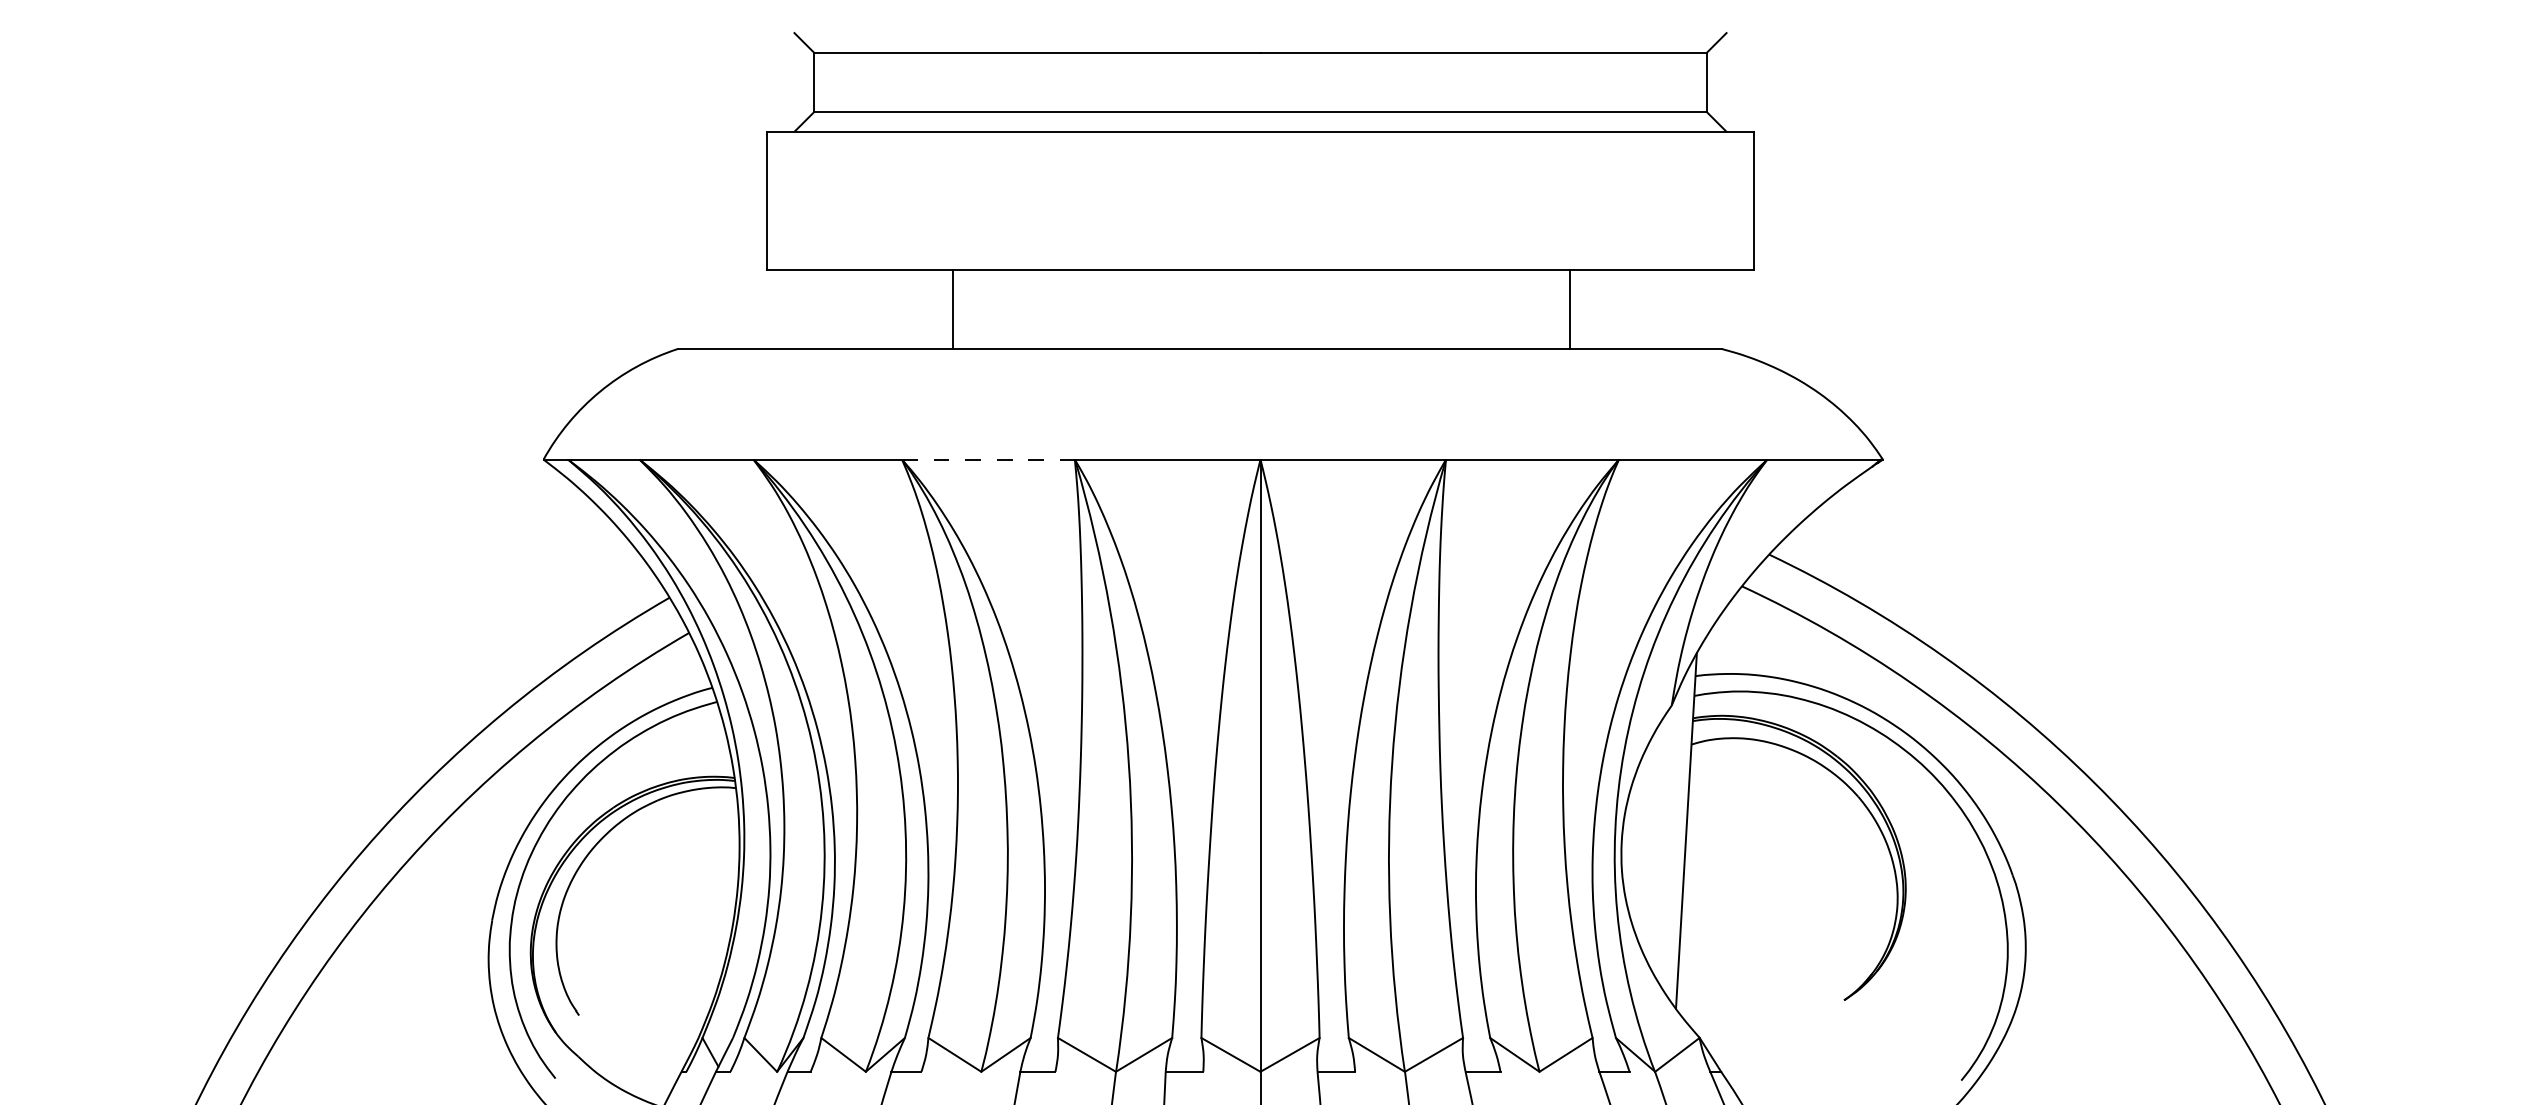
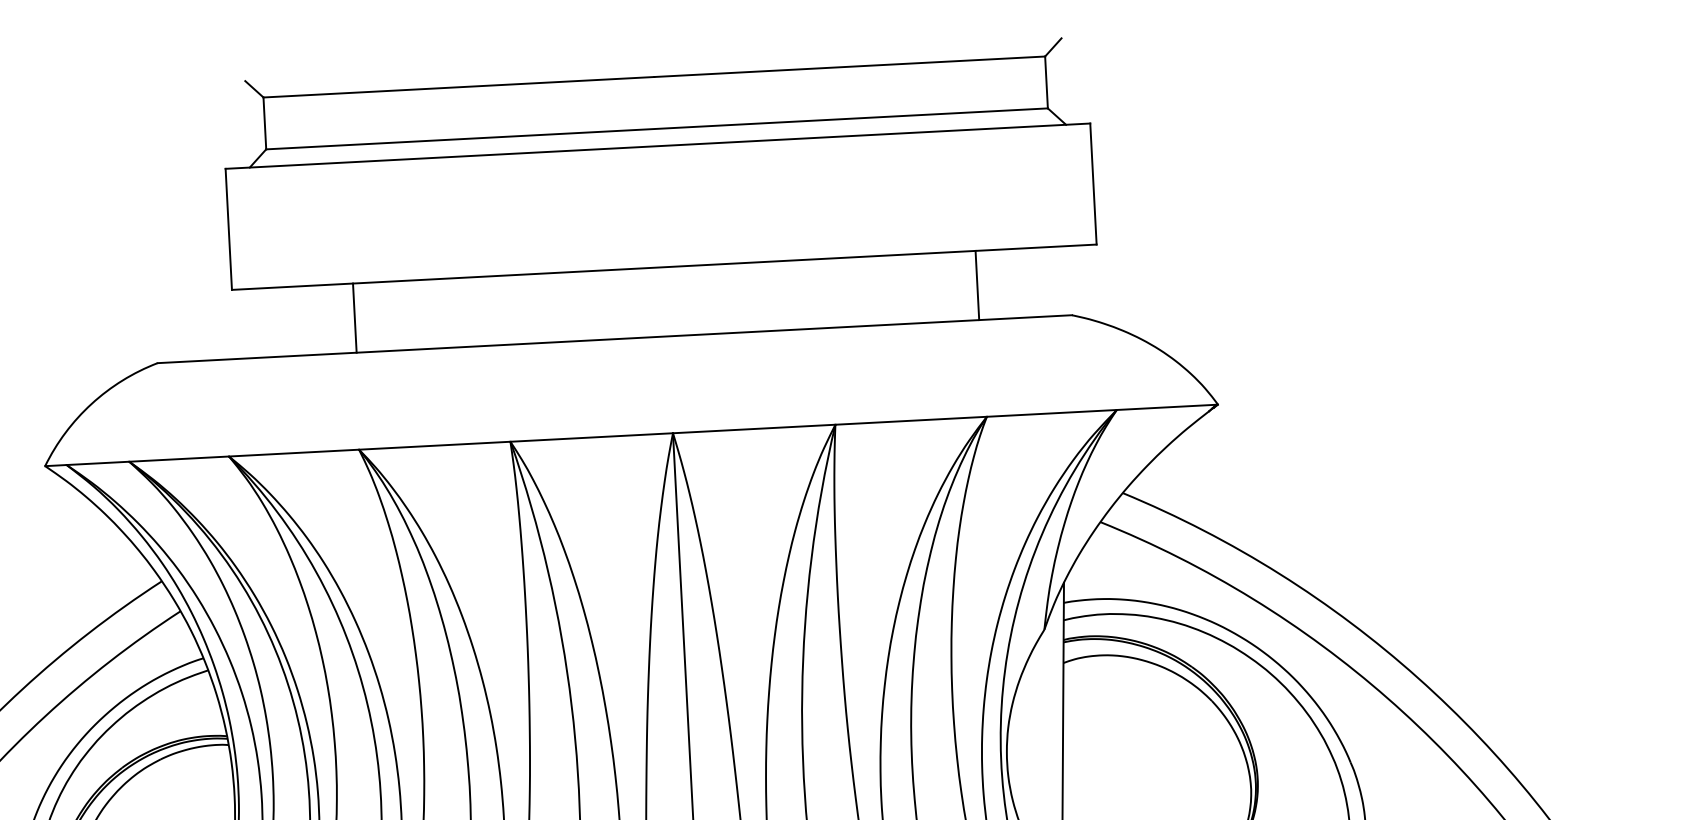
line: (953, 309) -> (355, 318), moved
line: (1569, 309) -> (976, 285), moved
line: (988, 459) -> (434, 445), dashed -> solid

